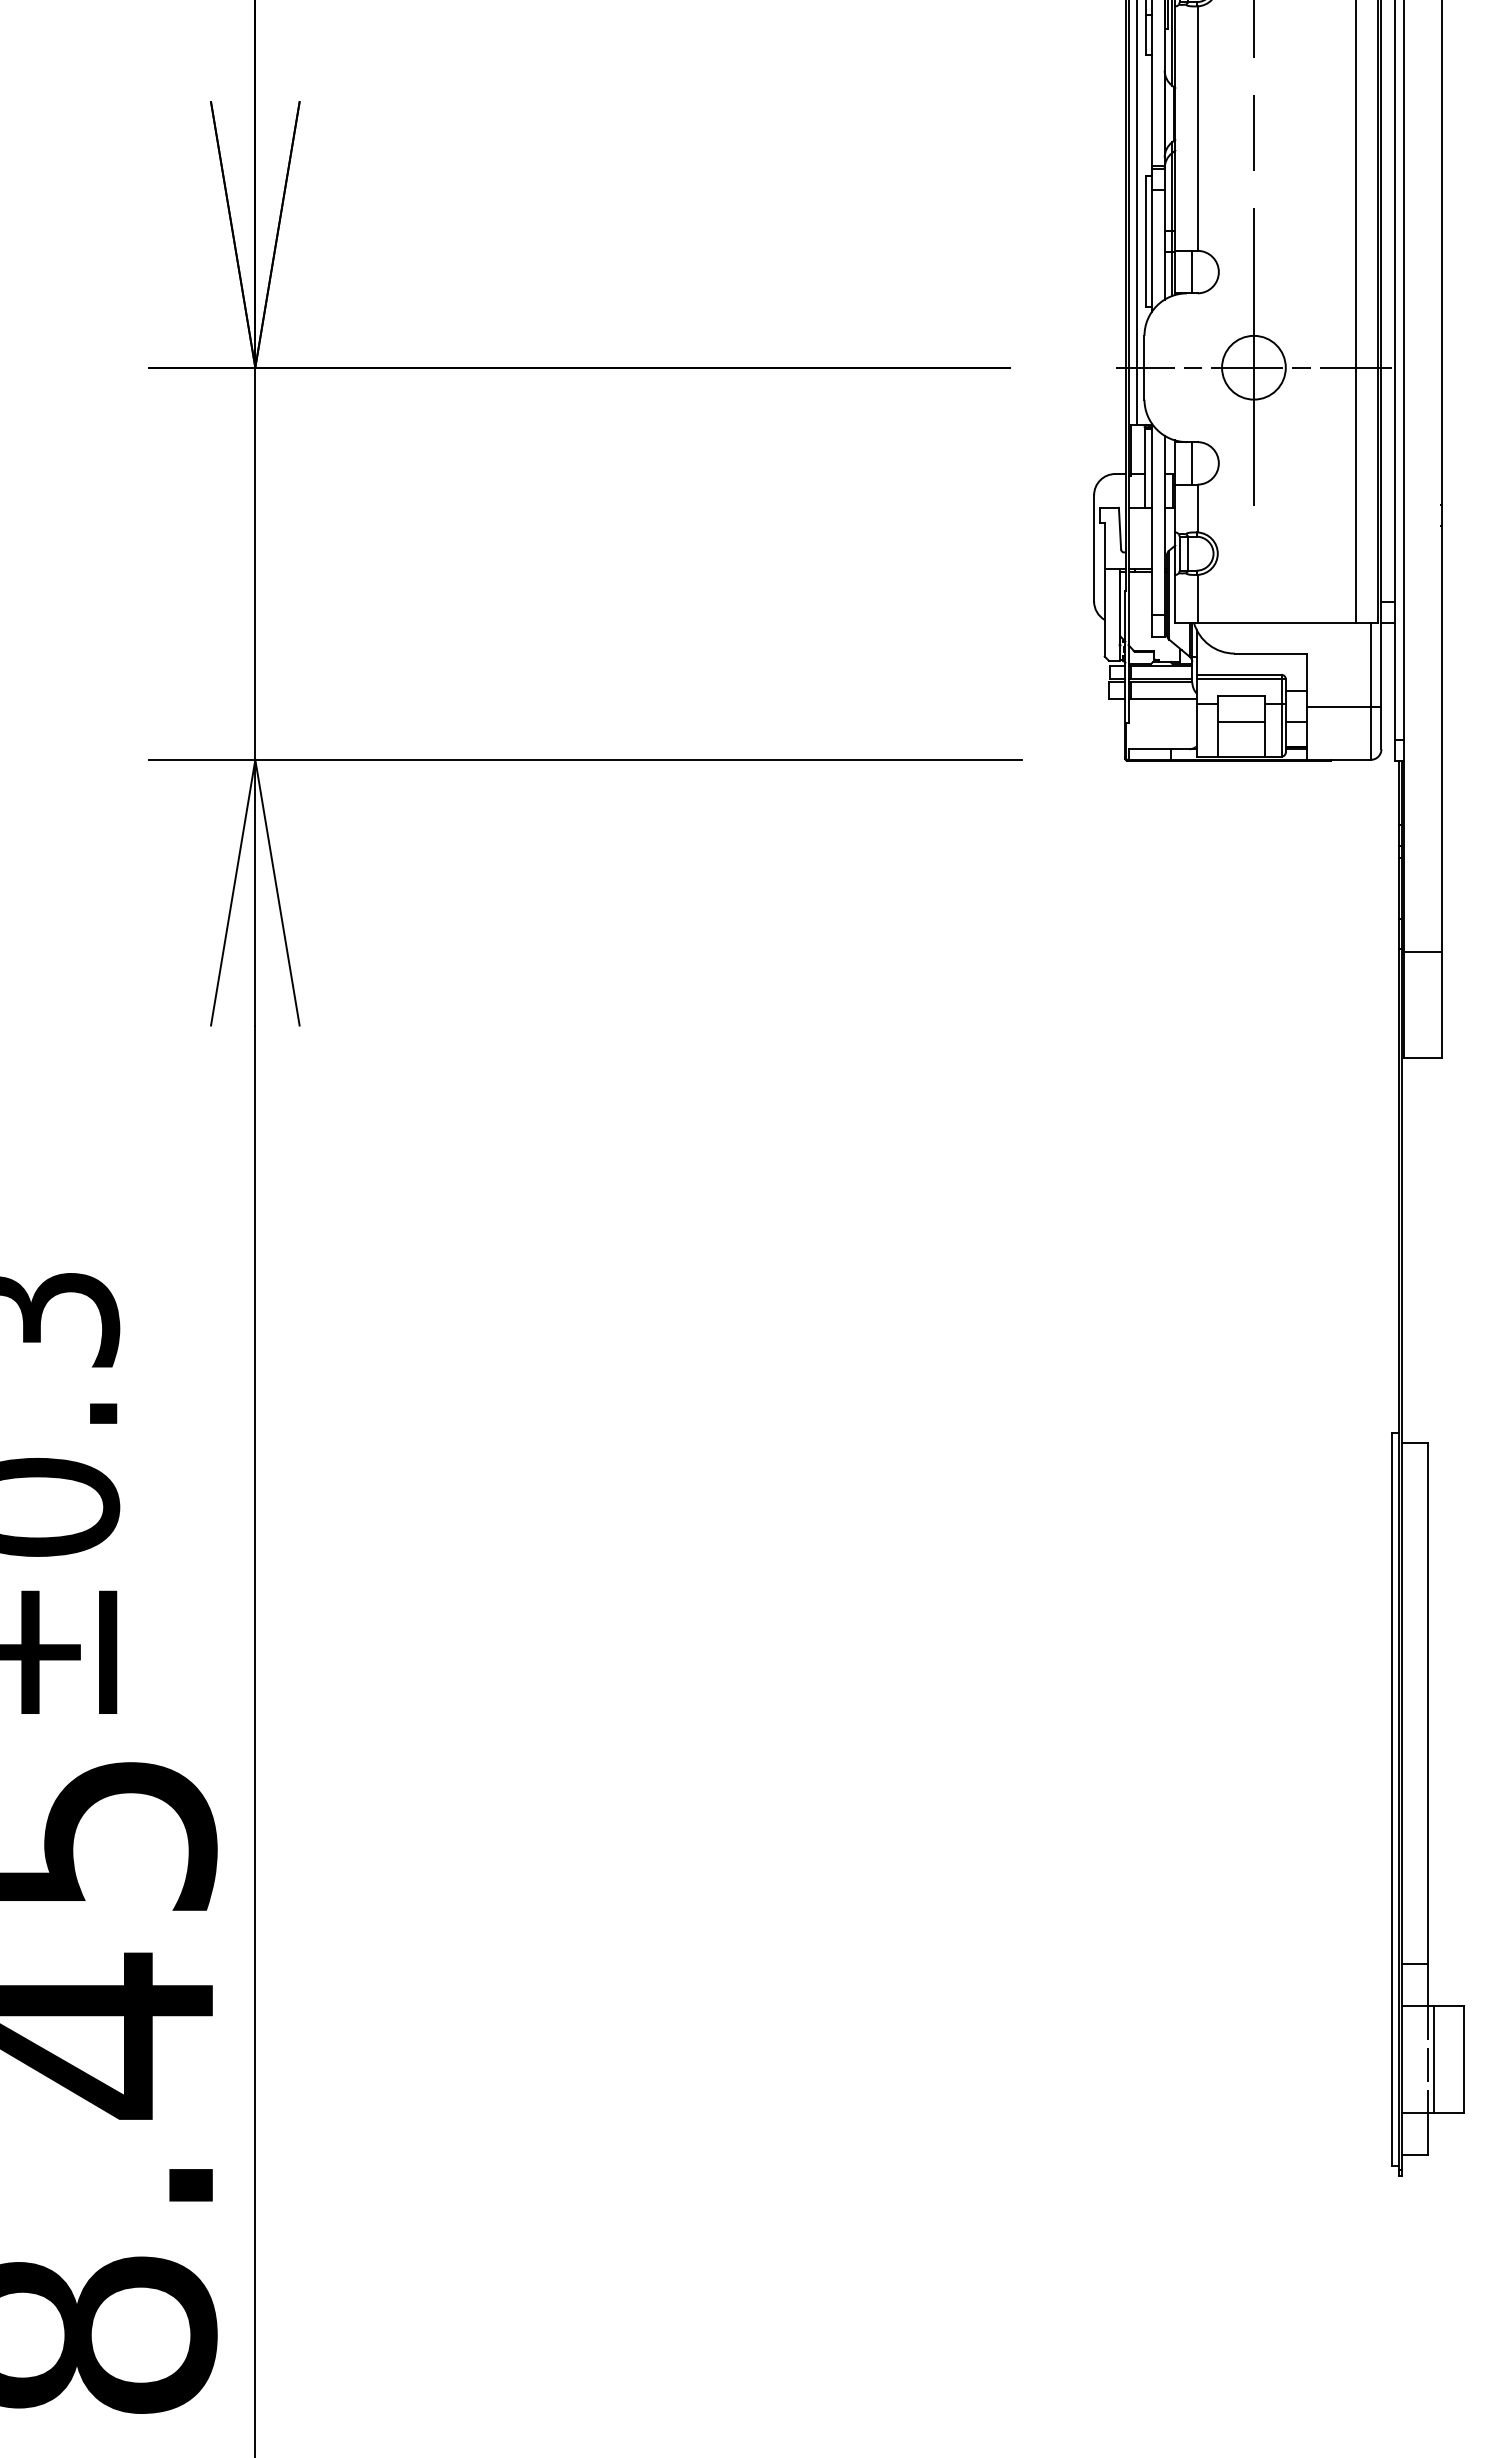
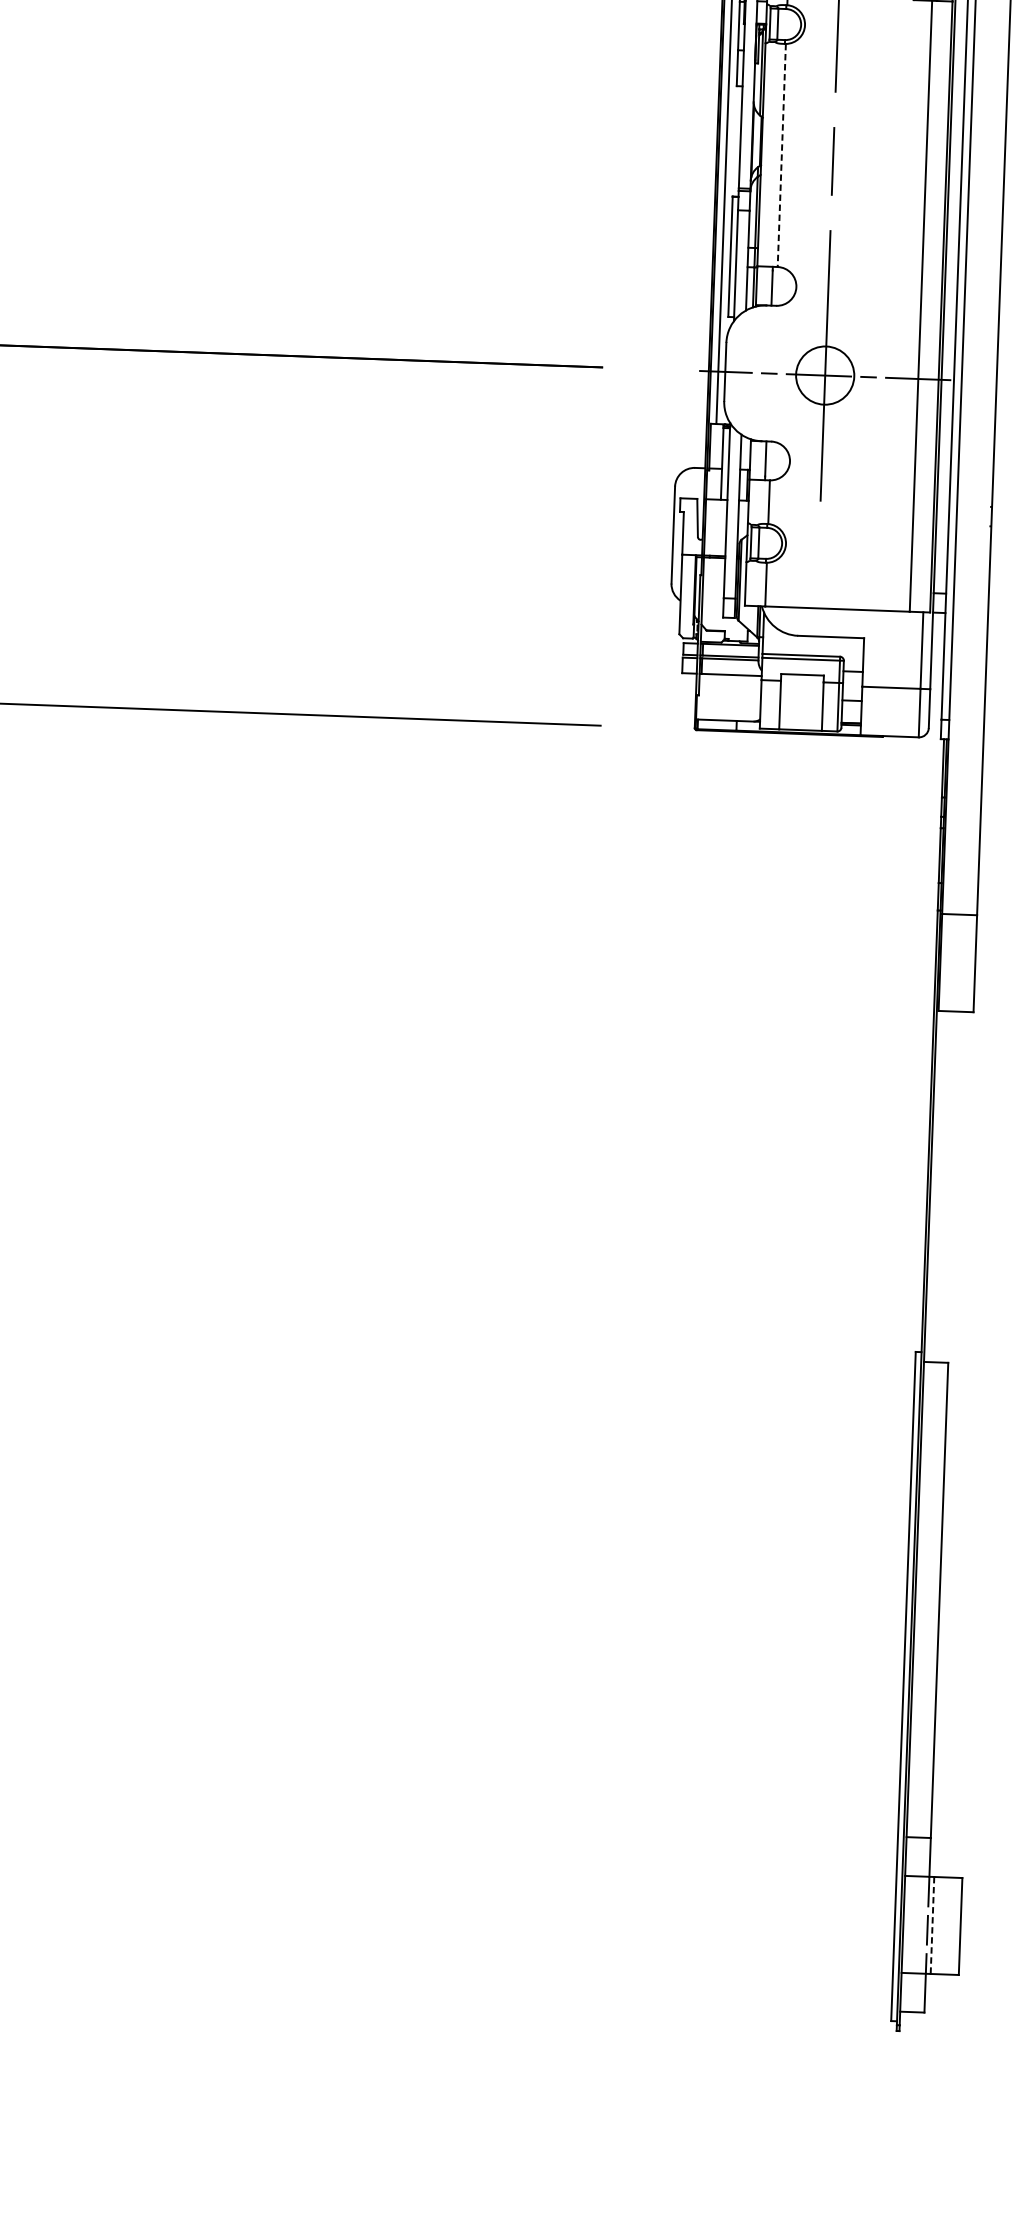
line: (1197, 129) -> (781, 156), solid -> dashed
line: (1240, 722) -> (801, 698), removed
line: (1433, 2060) -> (932, 1926), solid -> dashed

